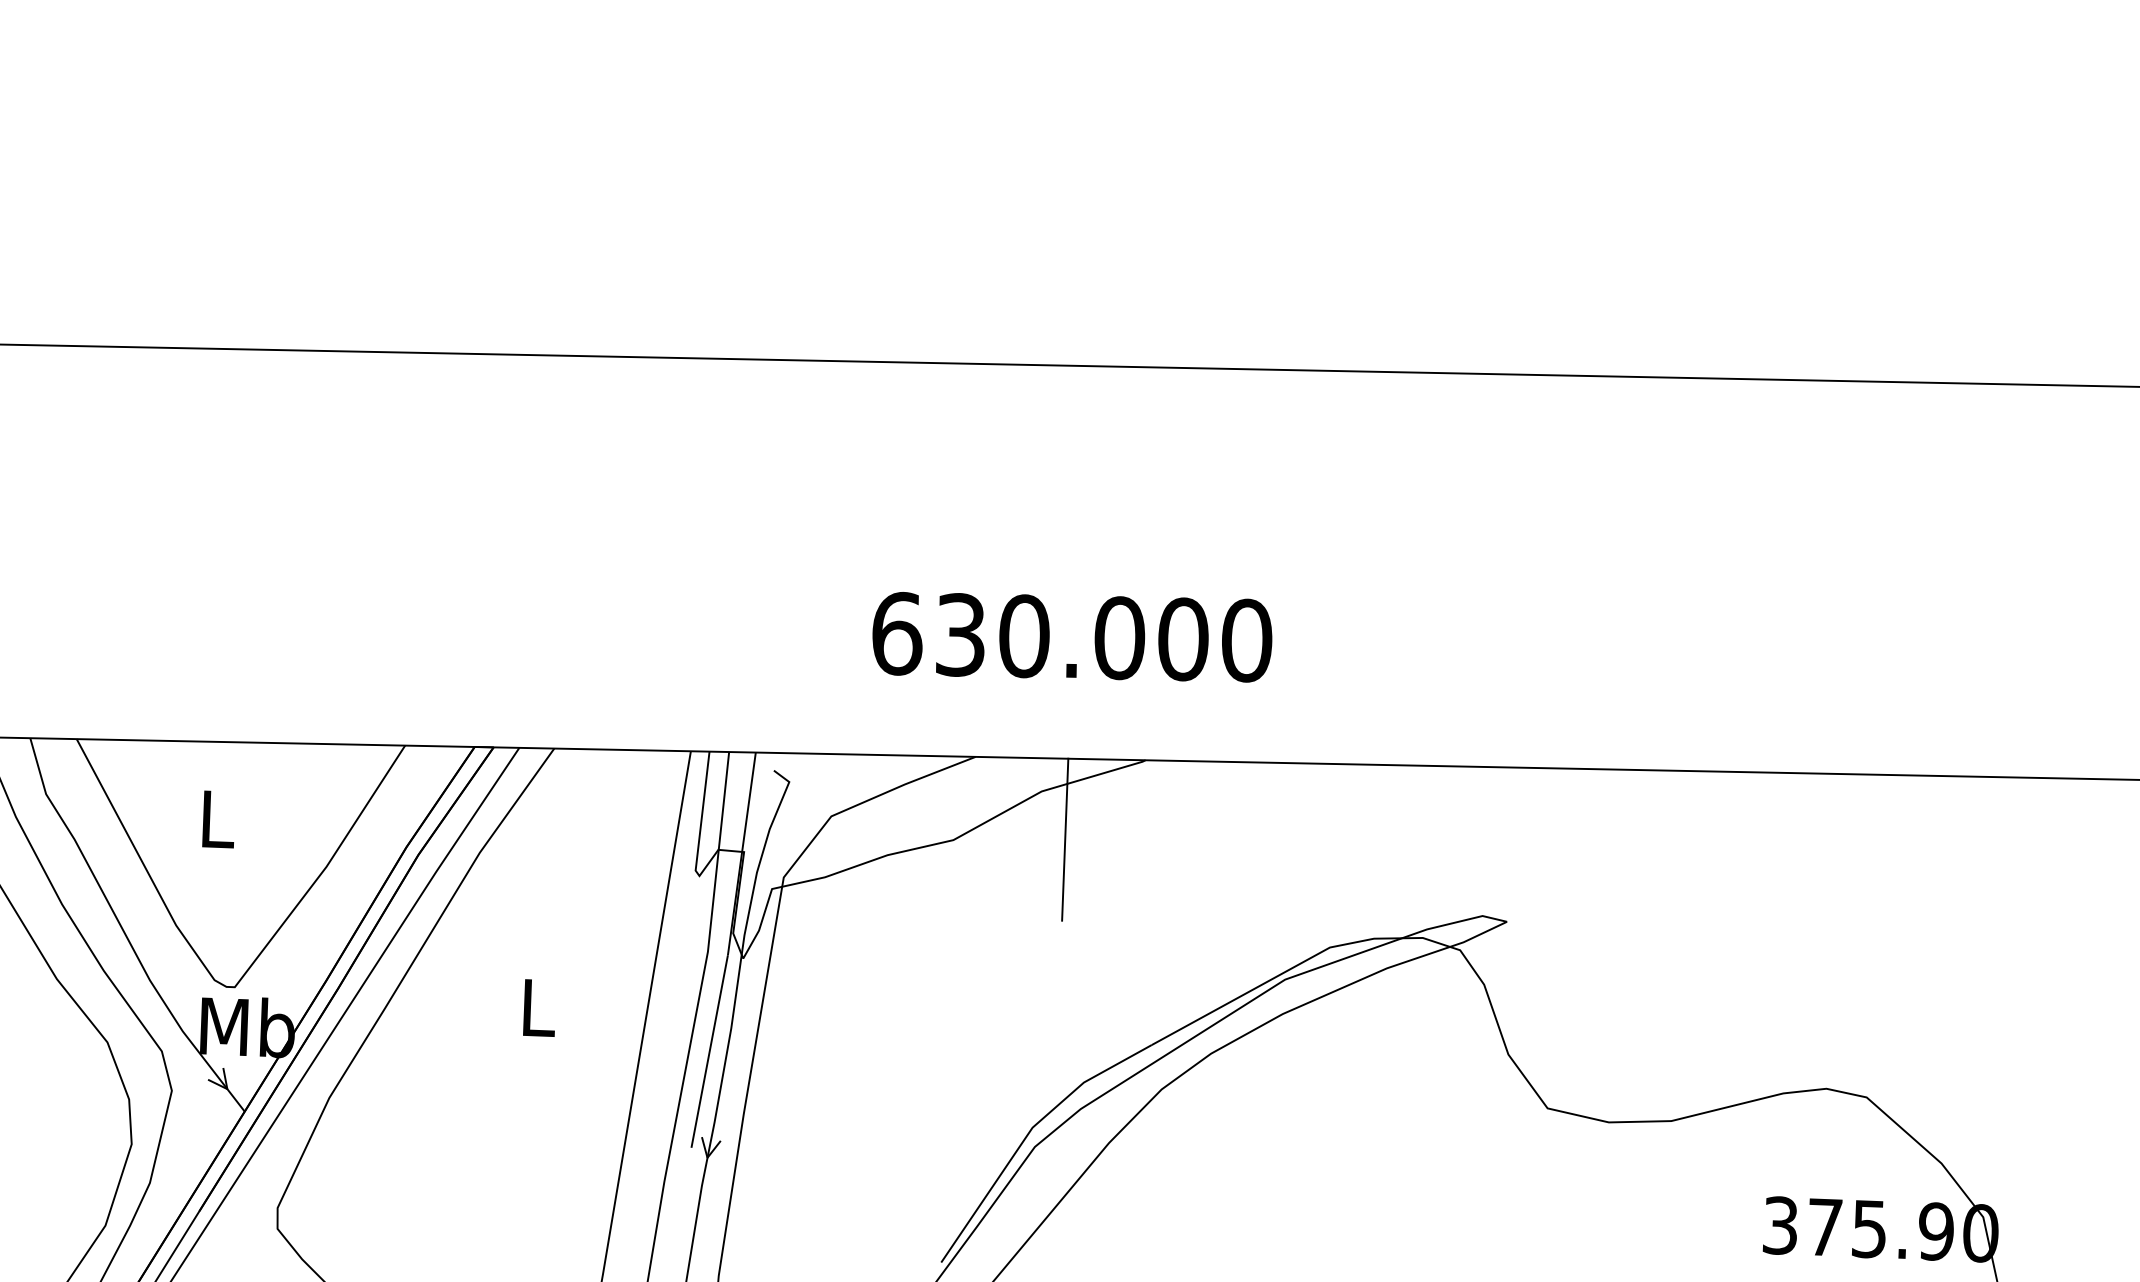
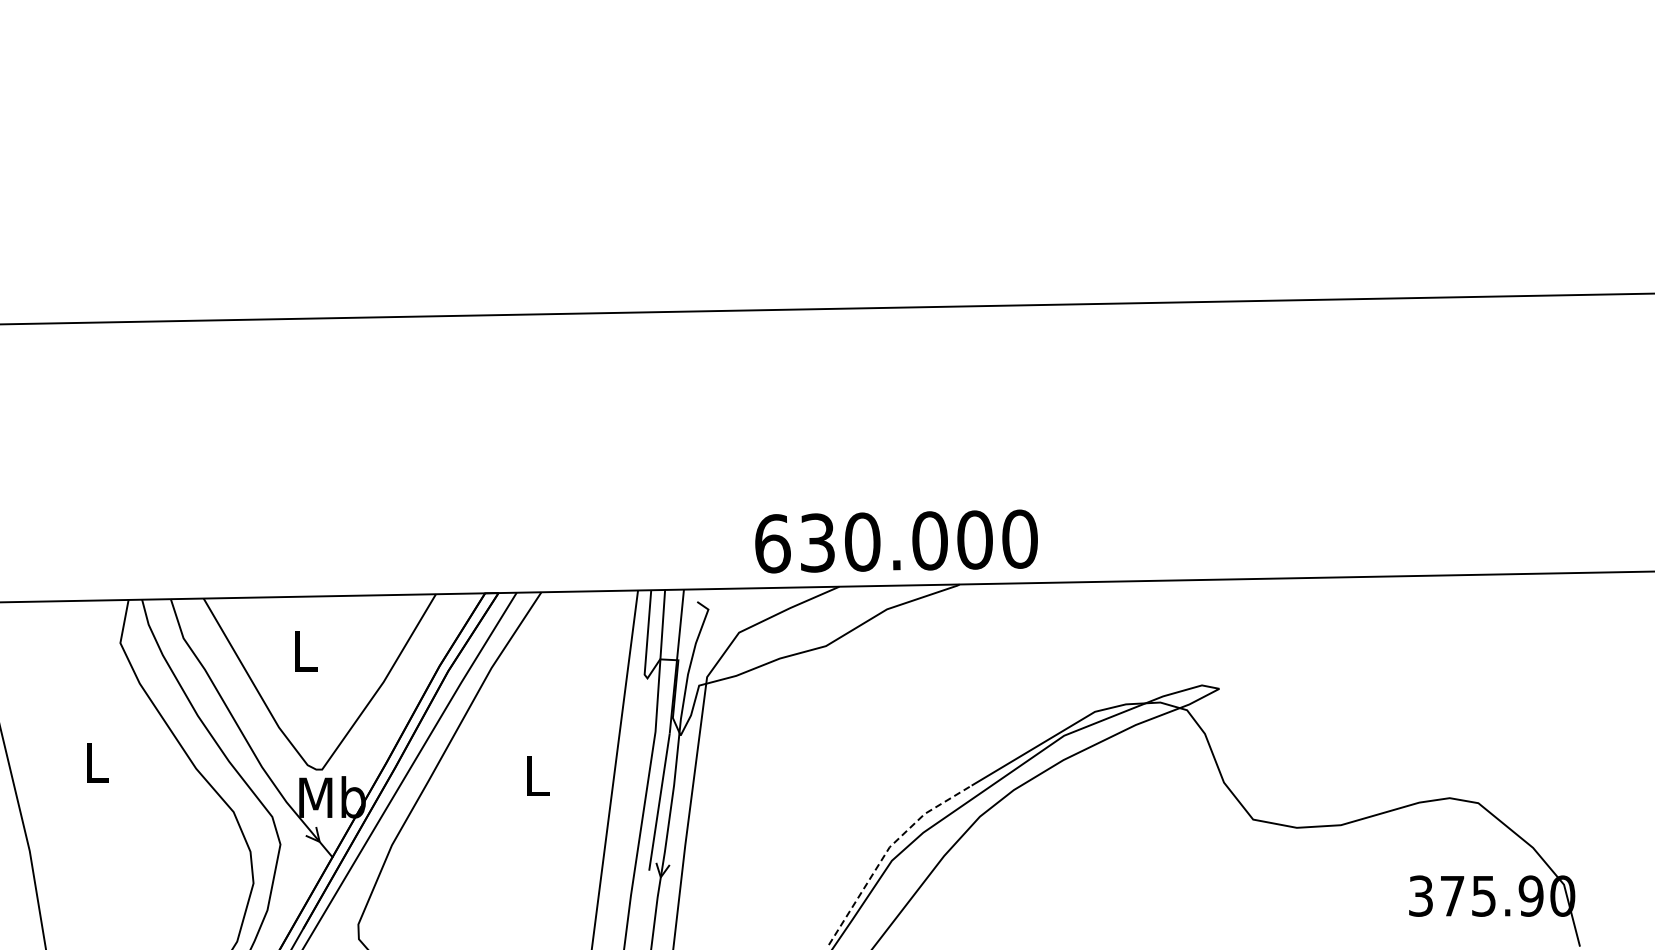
text: (1072, 637) -> (896, 541), moved
line: (1064, 839) -> (904, 642), removed
line: (1029, 1133) -> (887, 851), solid -> dashed

